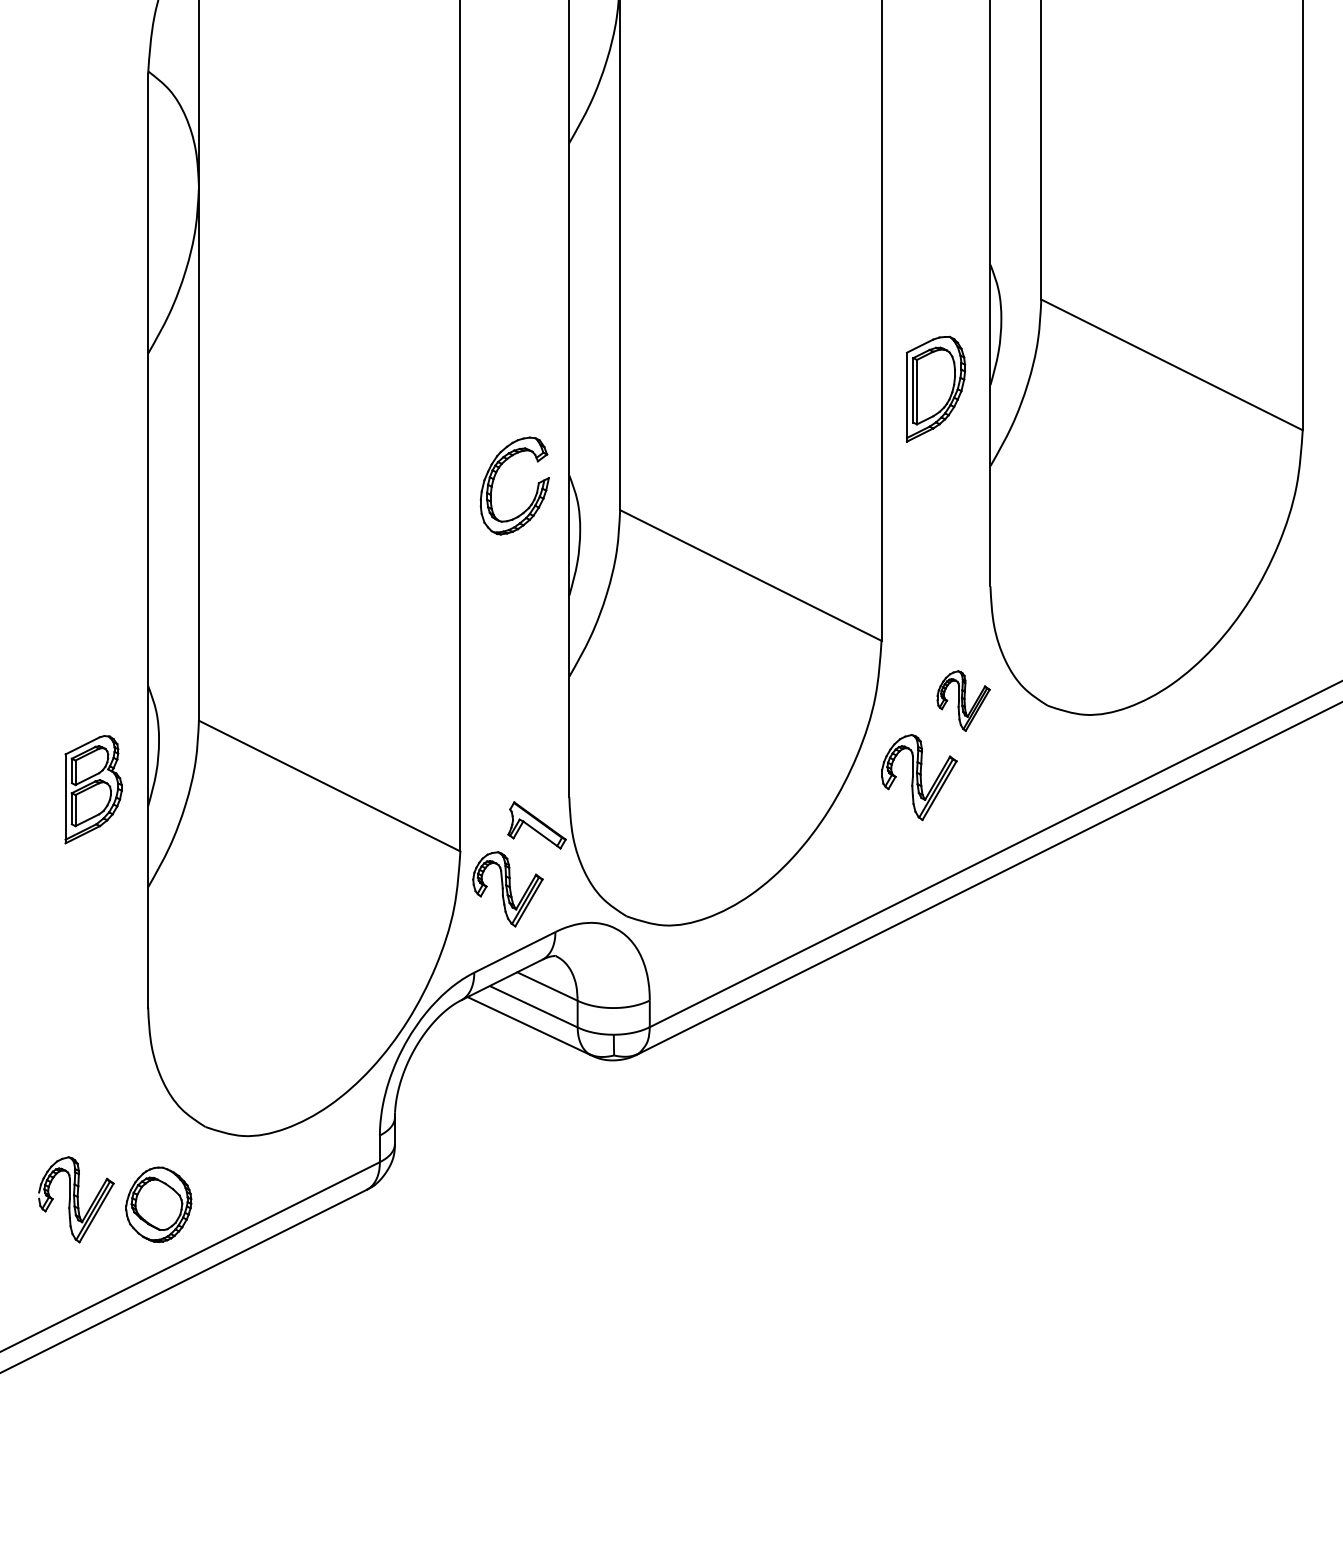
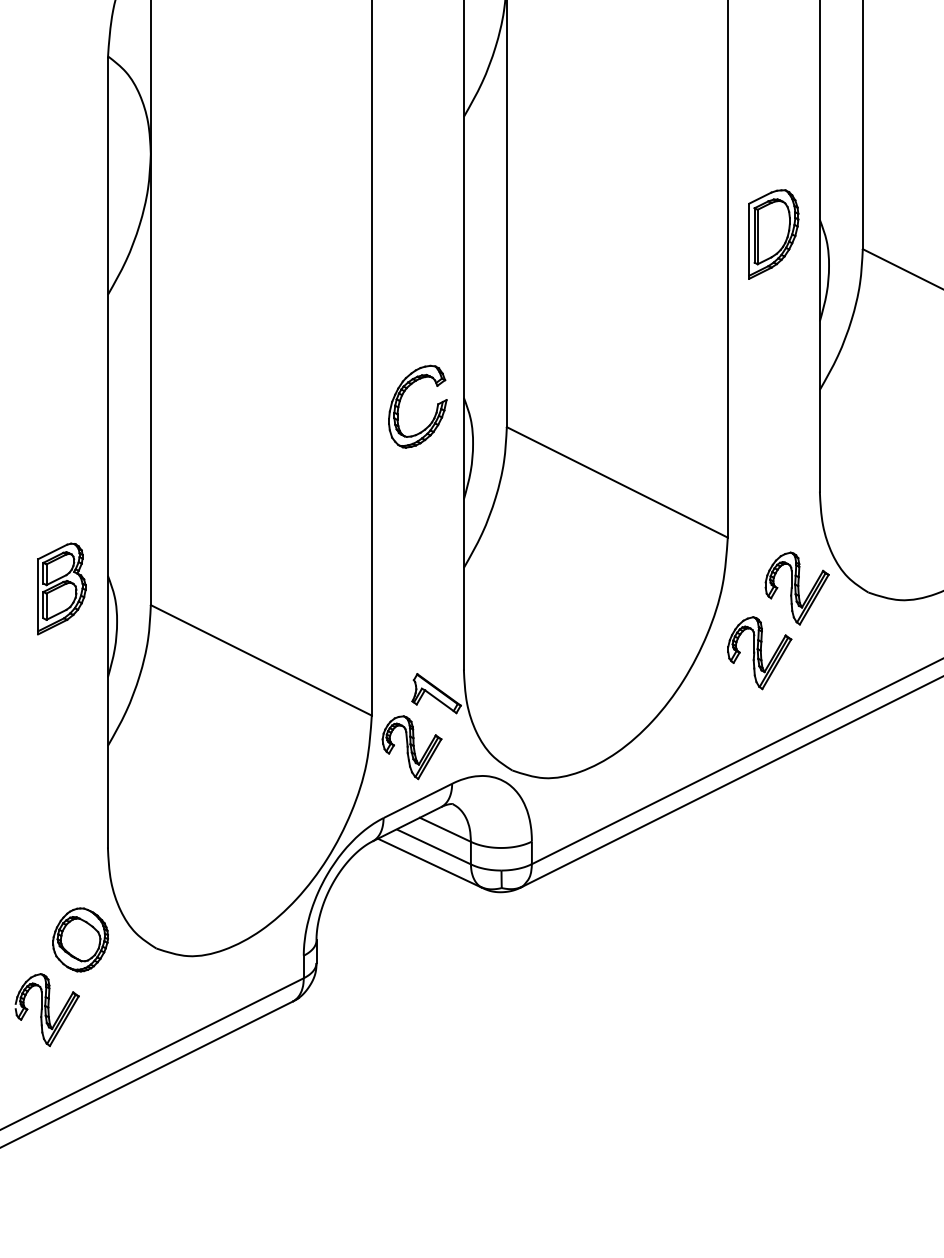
part: (936, 388) -> (774, 233), moved
part: (963, 700) -> (797, 588), size x1.43
part: (93, 789) -> (61, 588), moved
part: (158, 1204) -> (80, 939), moved

